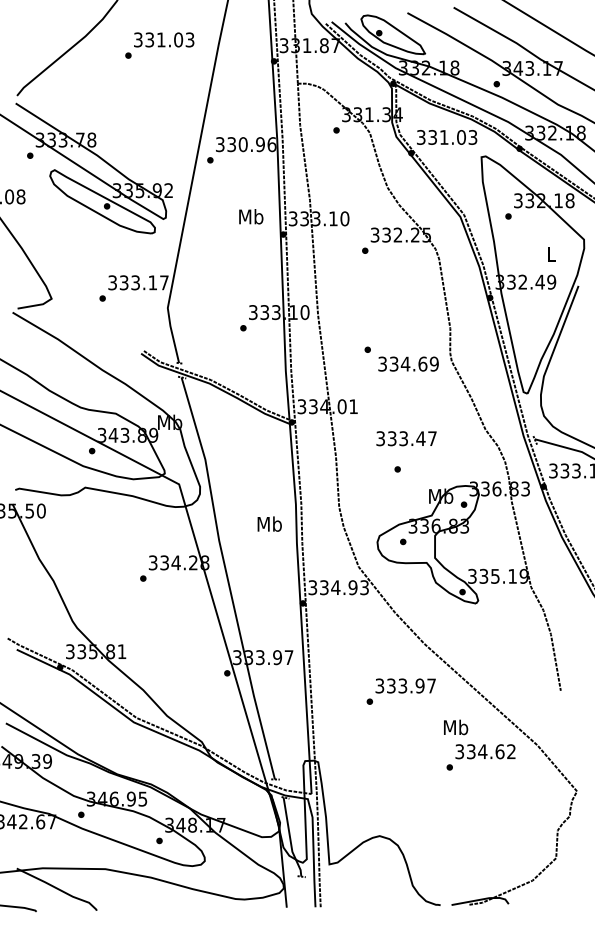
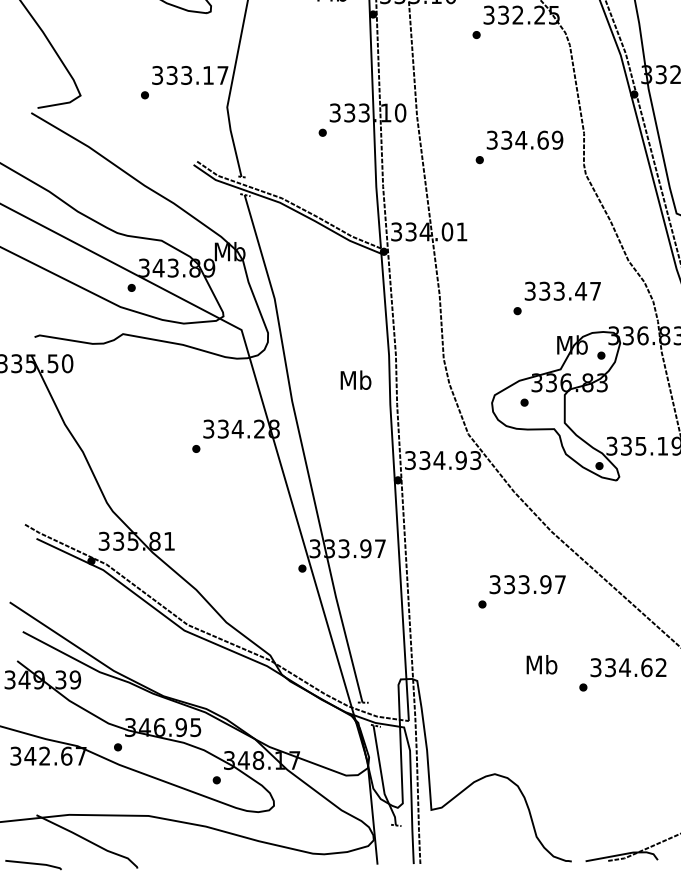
text: (408, 363) -> (524, 139), moved
text: (406, 438) -> (562, 291), moved
text: (456, 727) -> (542, 664), moved

